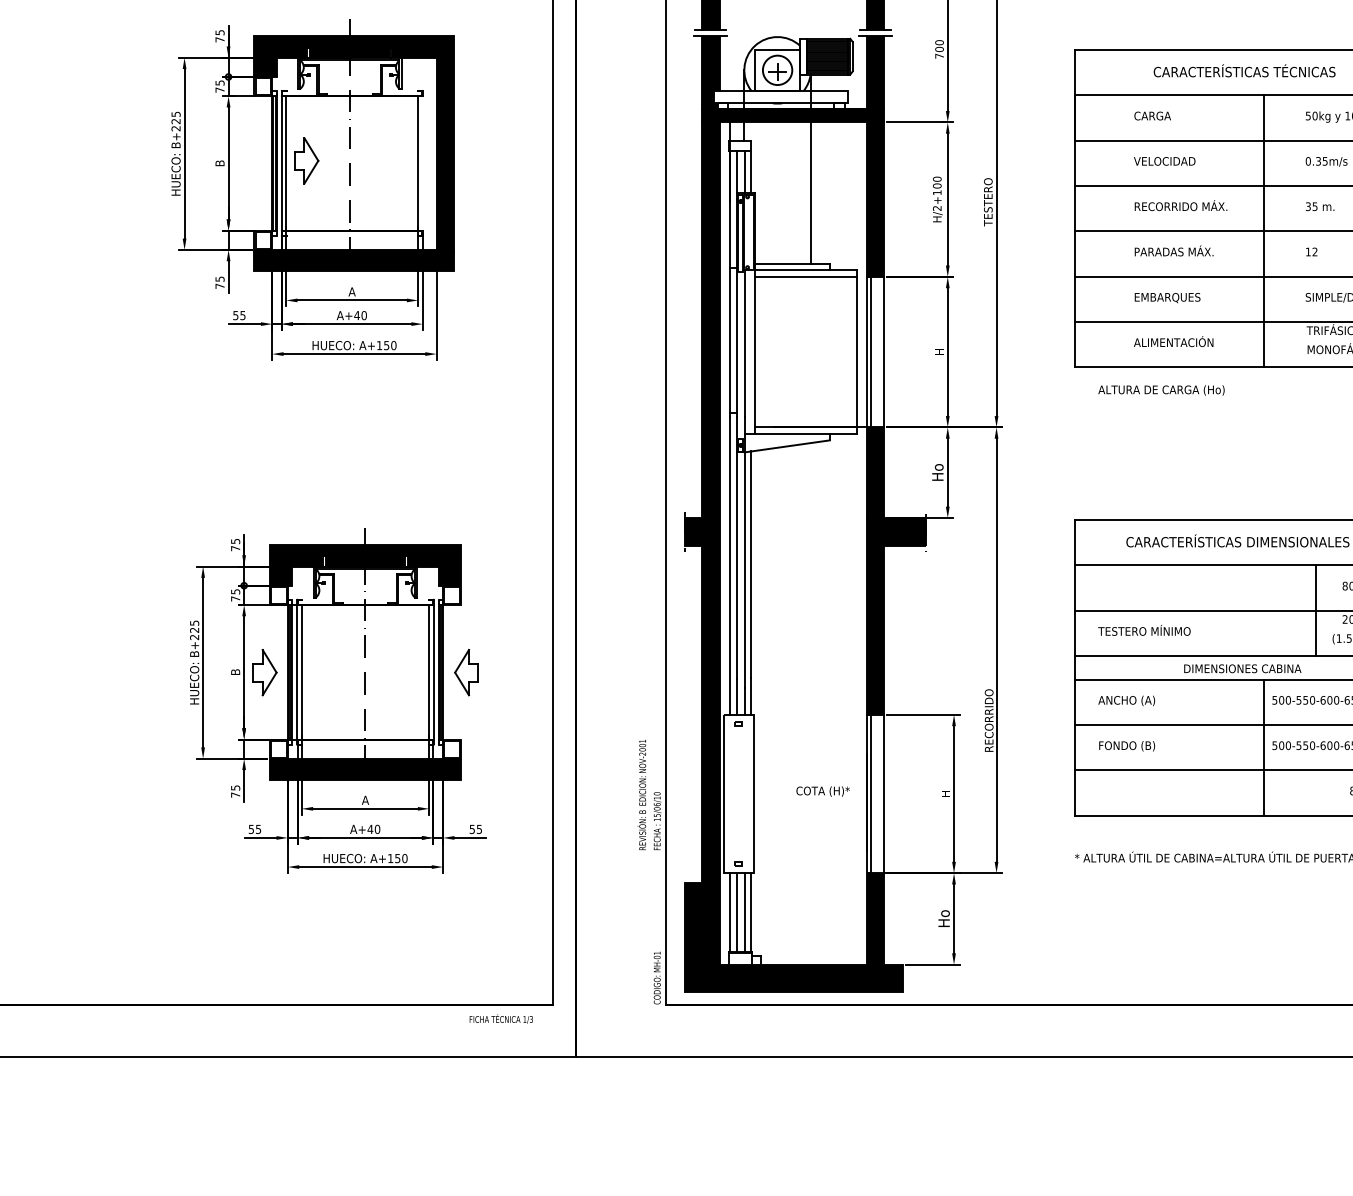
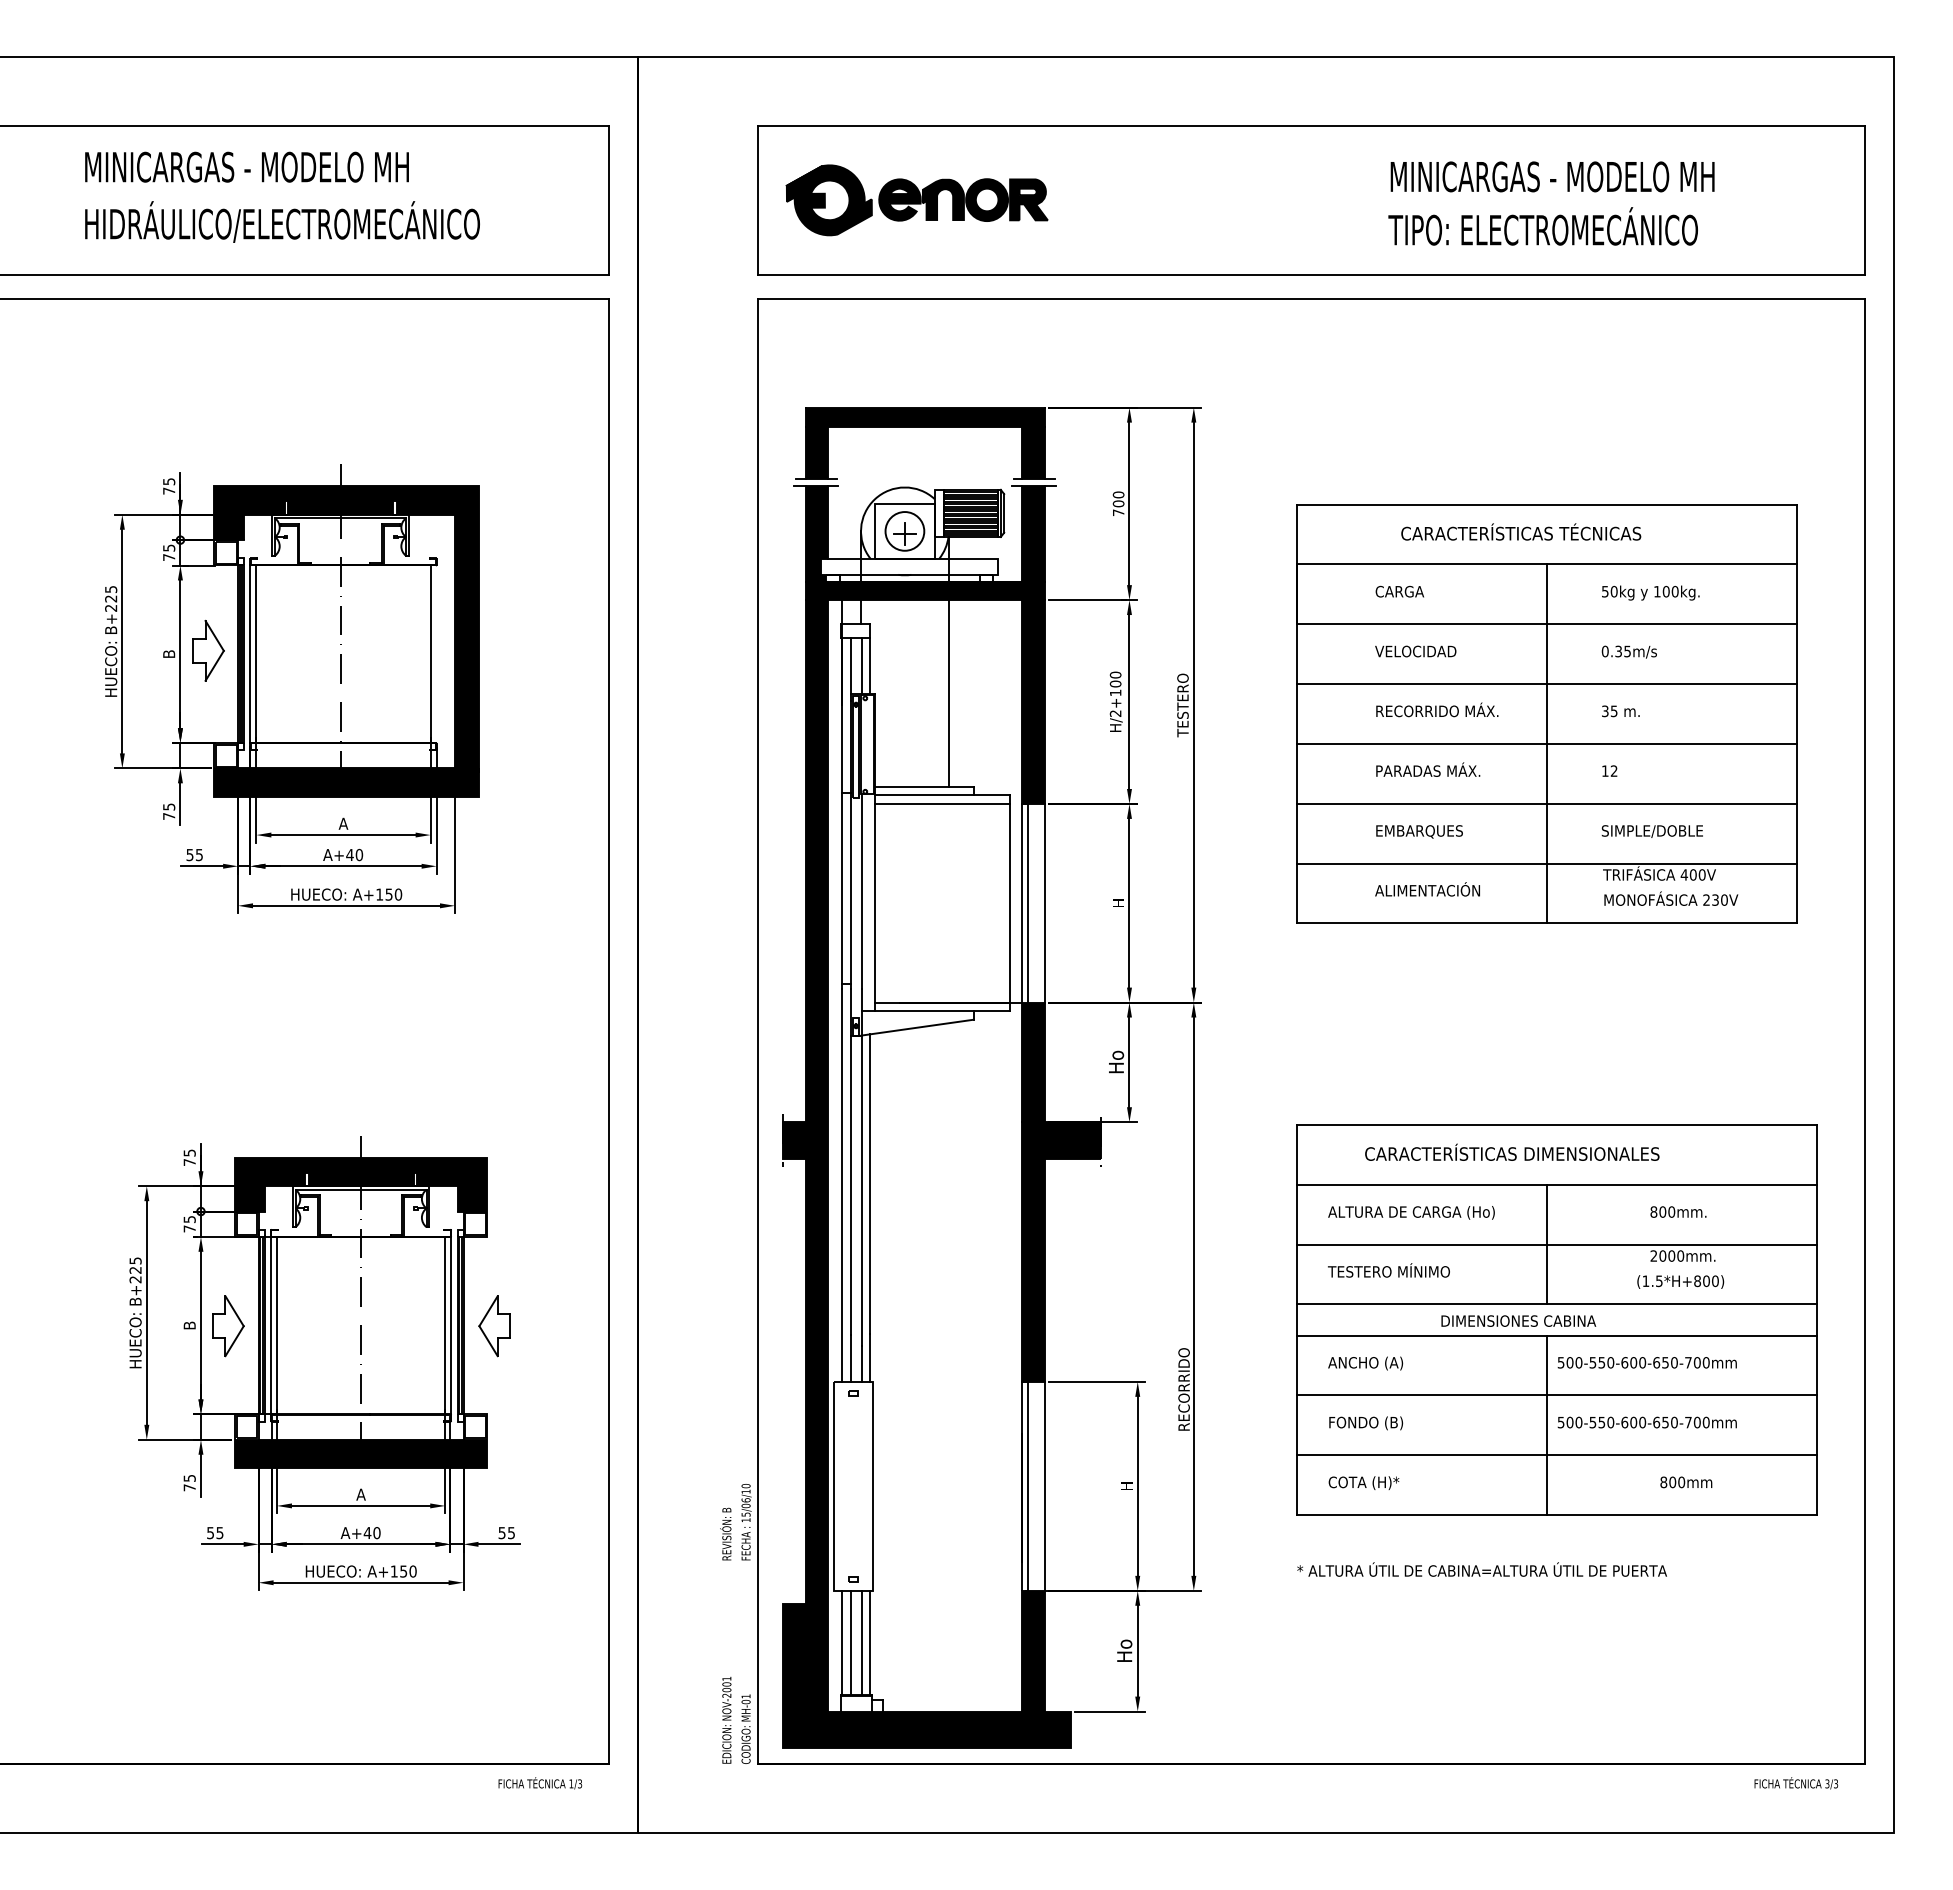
part: (306, 160) -> (208, 650), moved
text: (1161, 390) -> (1411, 1212), moved
line: (1316, 610) -> (1546, 1244), moved
text: (642, 772) -> (726, 1720), moved
text: (822, 791) -> (1363, 1482), moved

